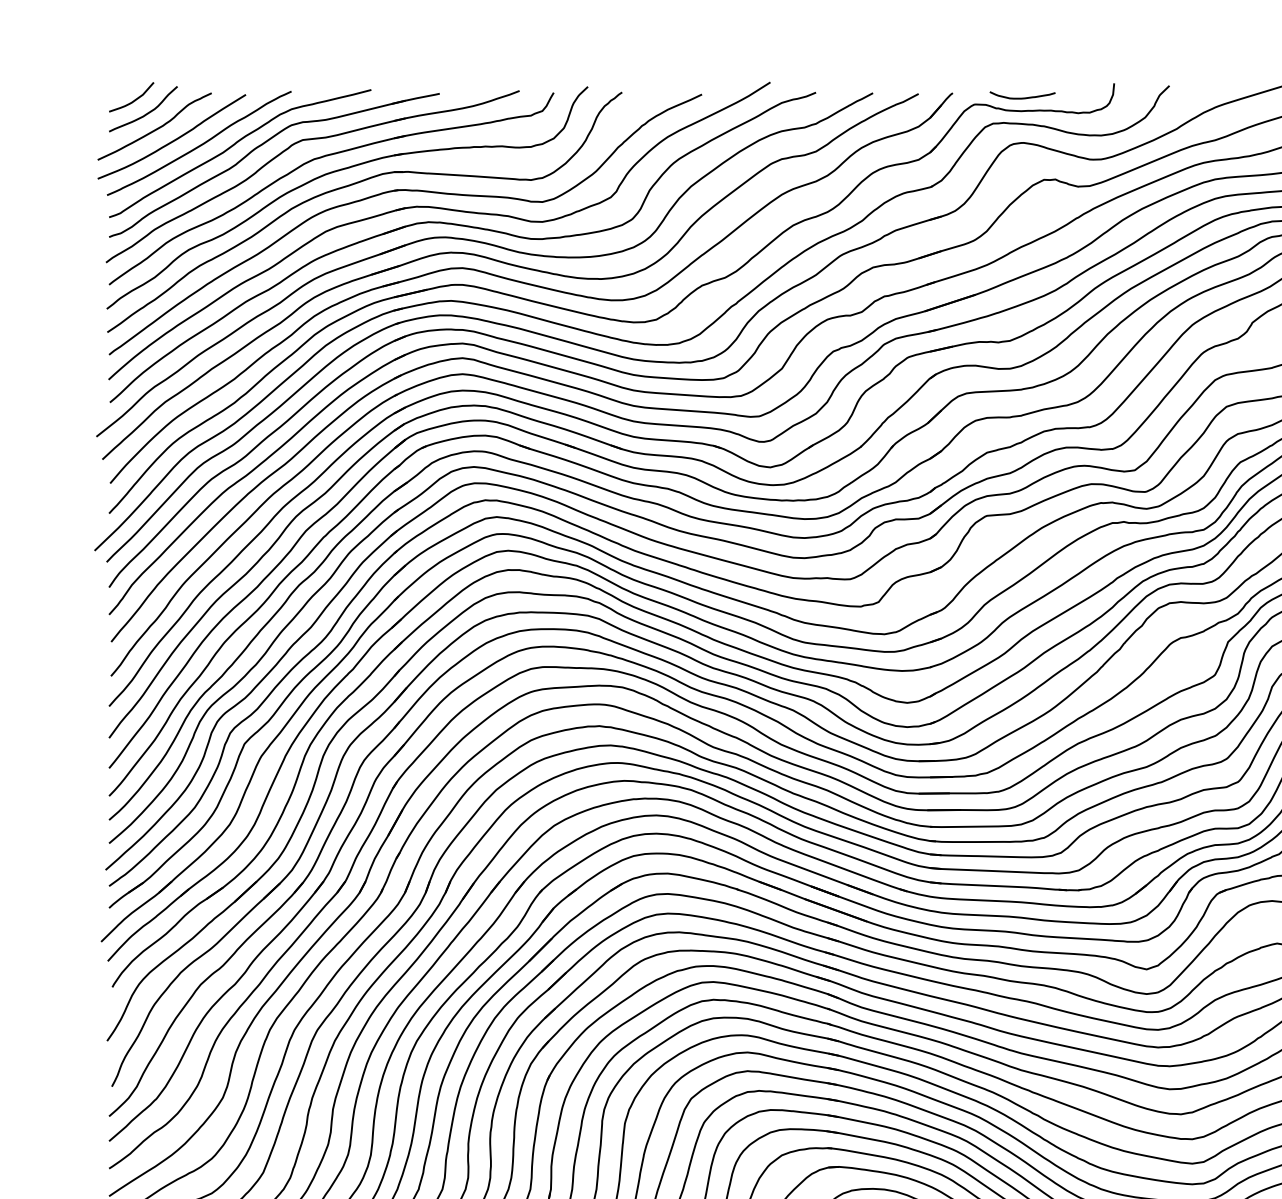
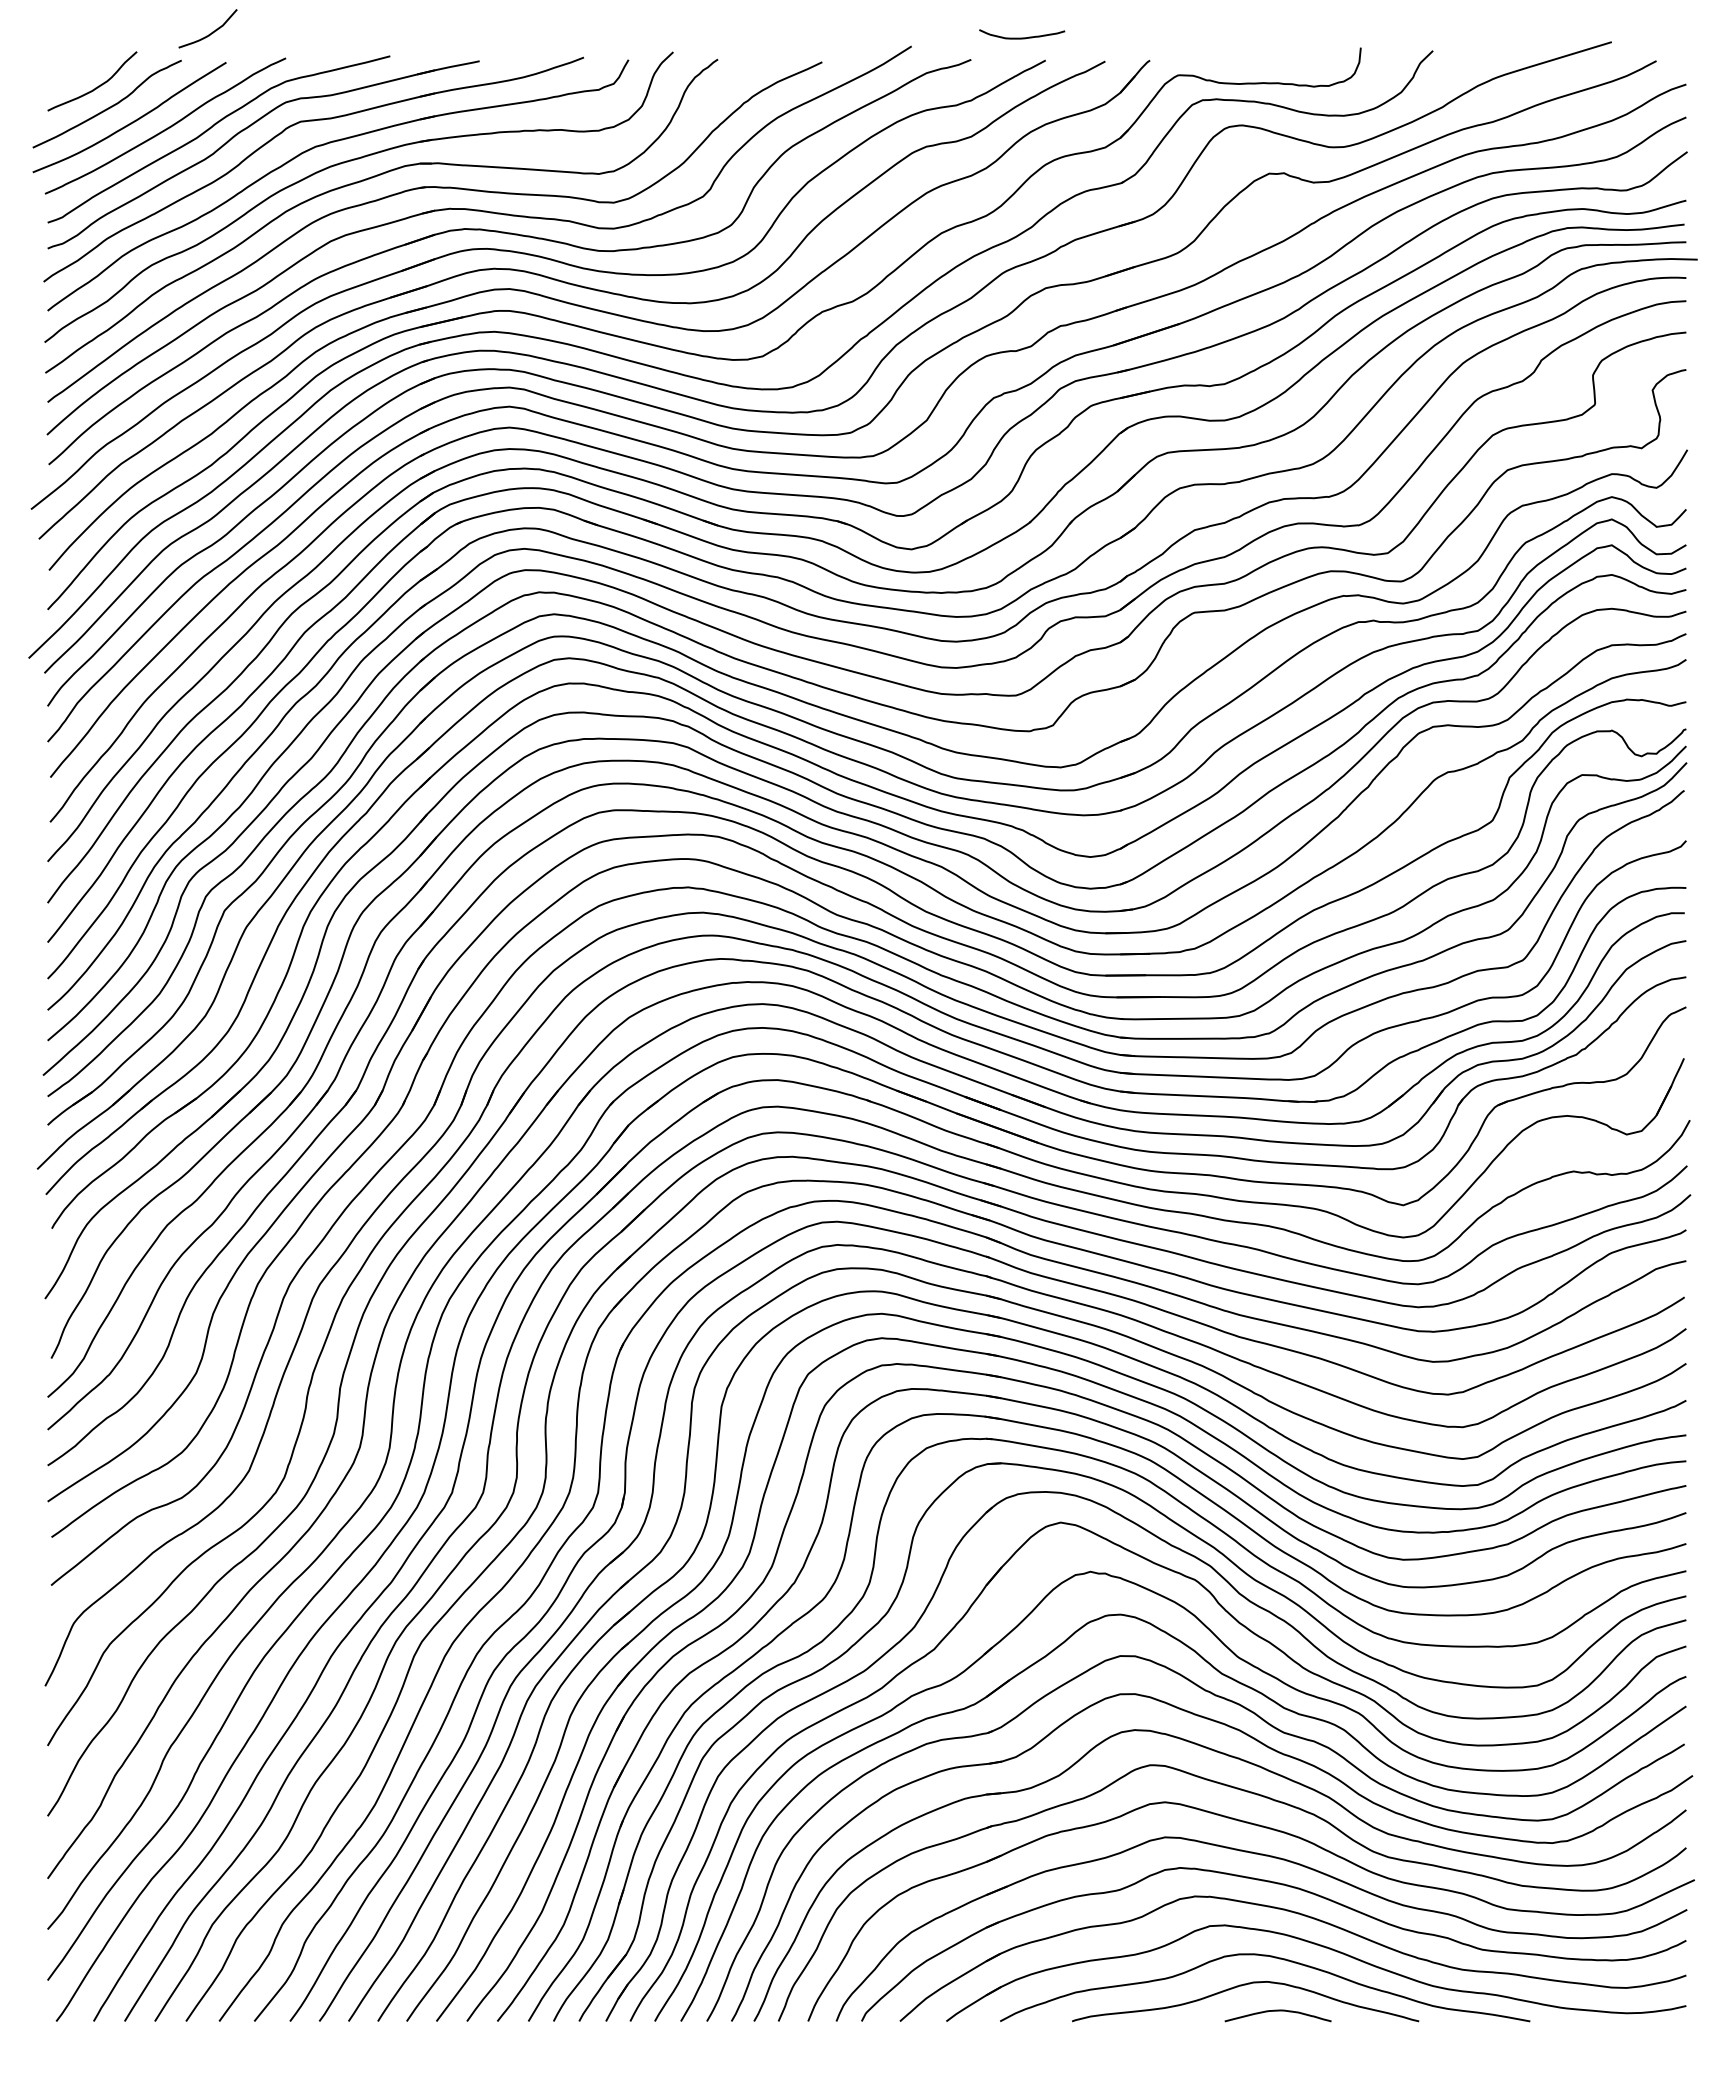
curve: (1022, 97) -> (1022, 37), moved
curve: (132, 100) -> (209, 33), moved

